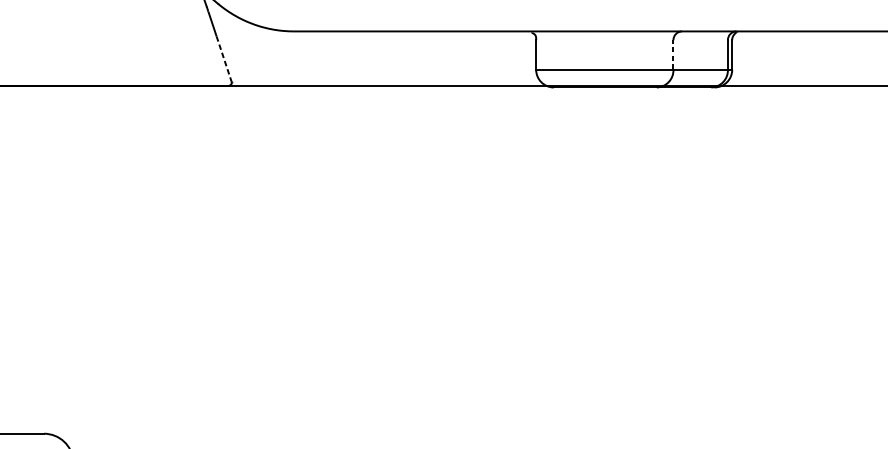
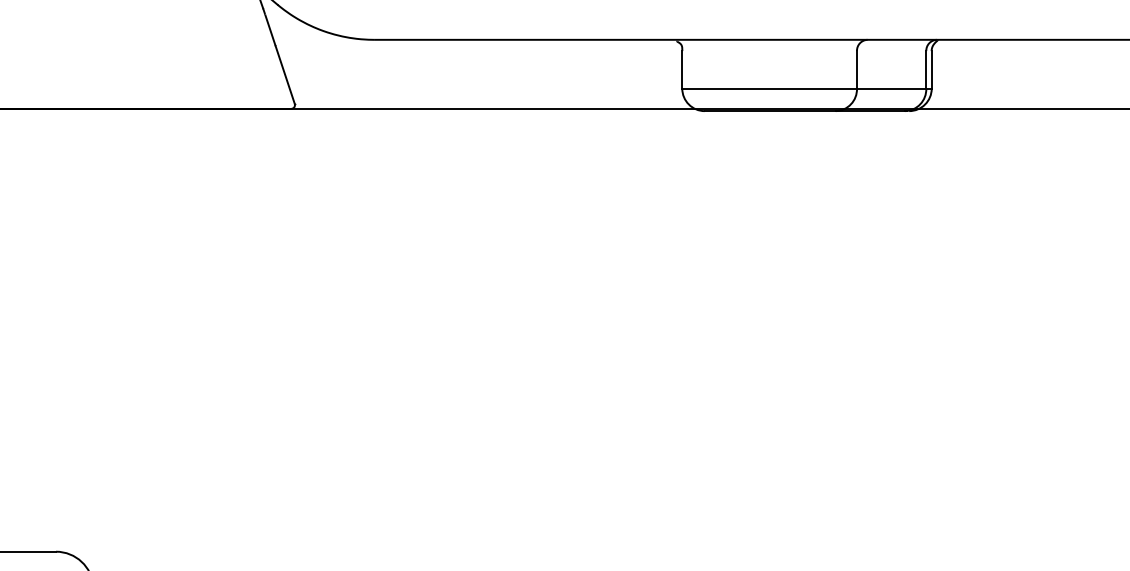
line: (673, 54) -> (856, 69), dashed -> solid
line: (224, 59) -> (285, 75), dashed -> solid

